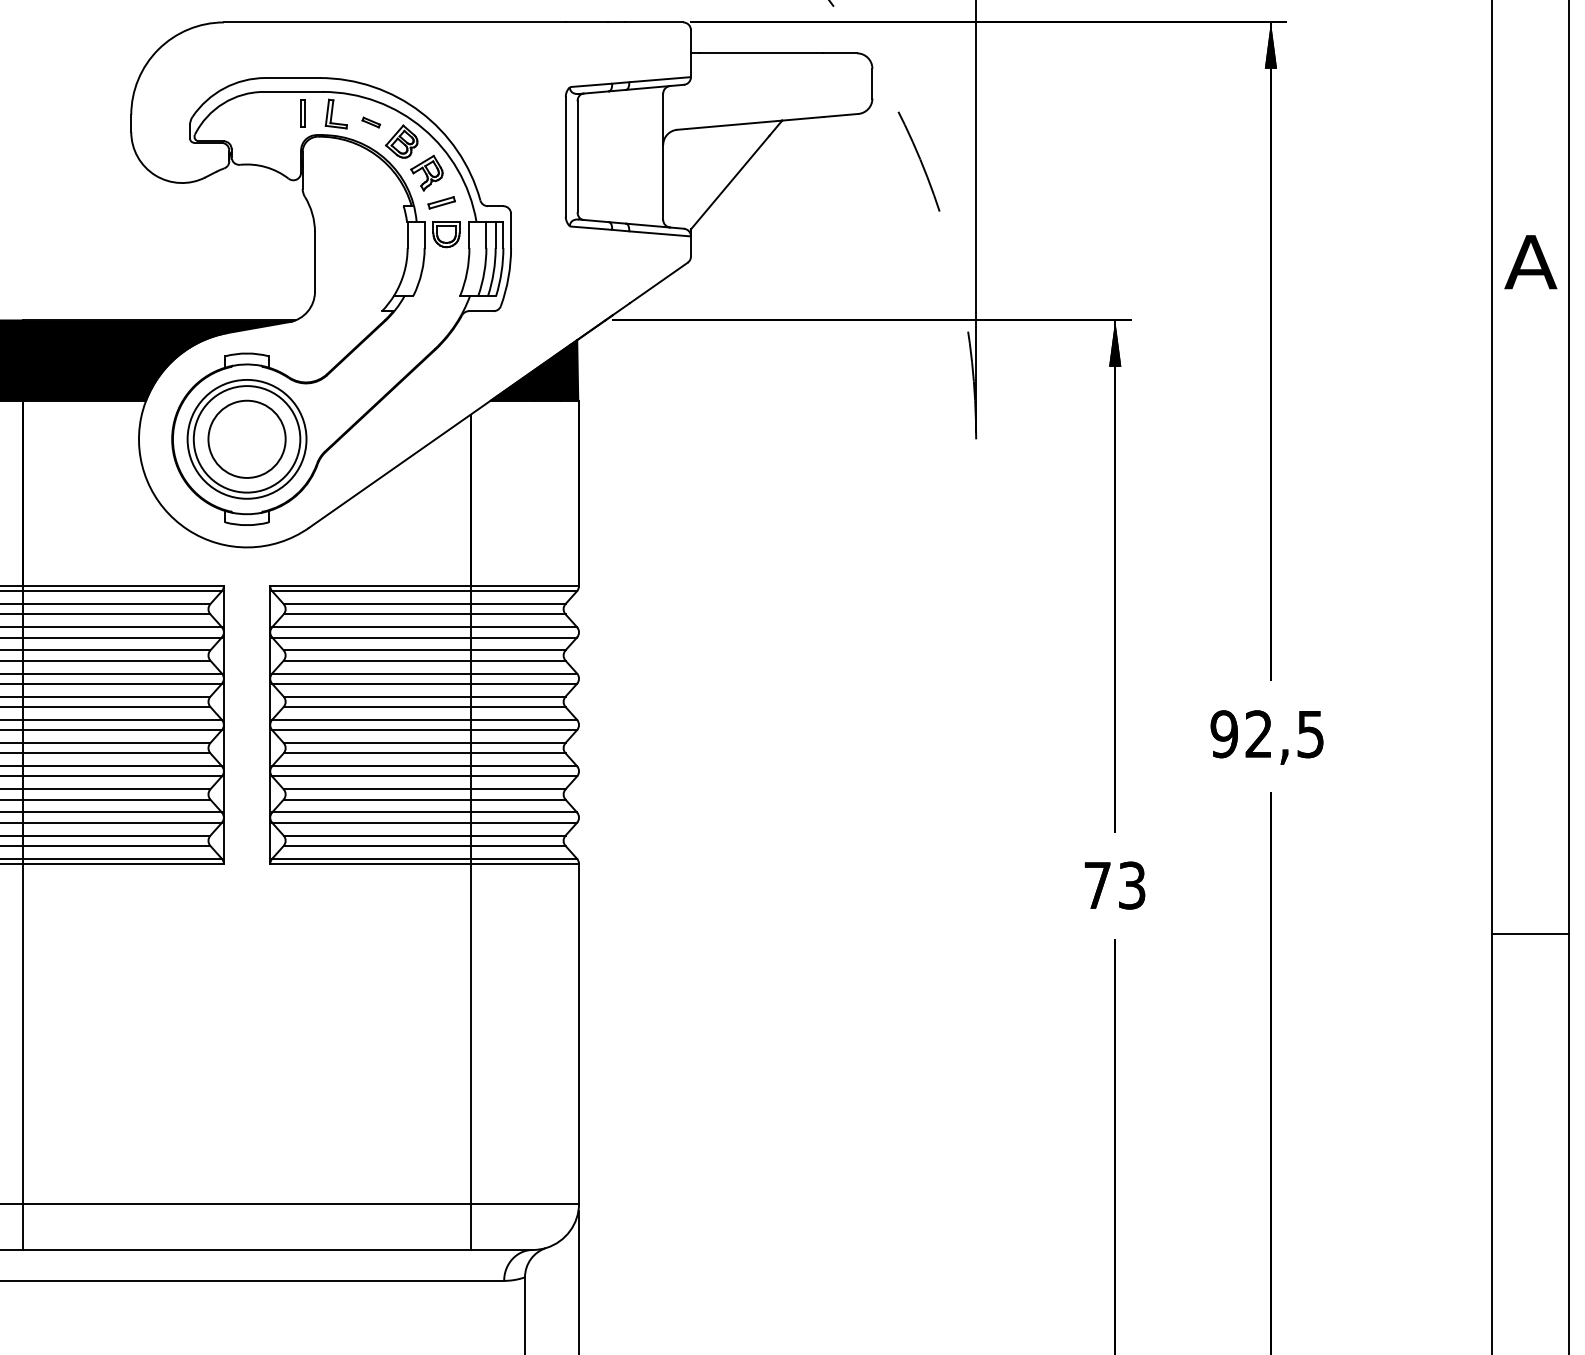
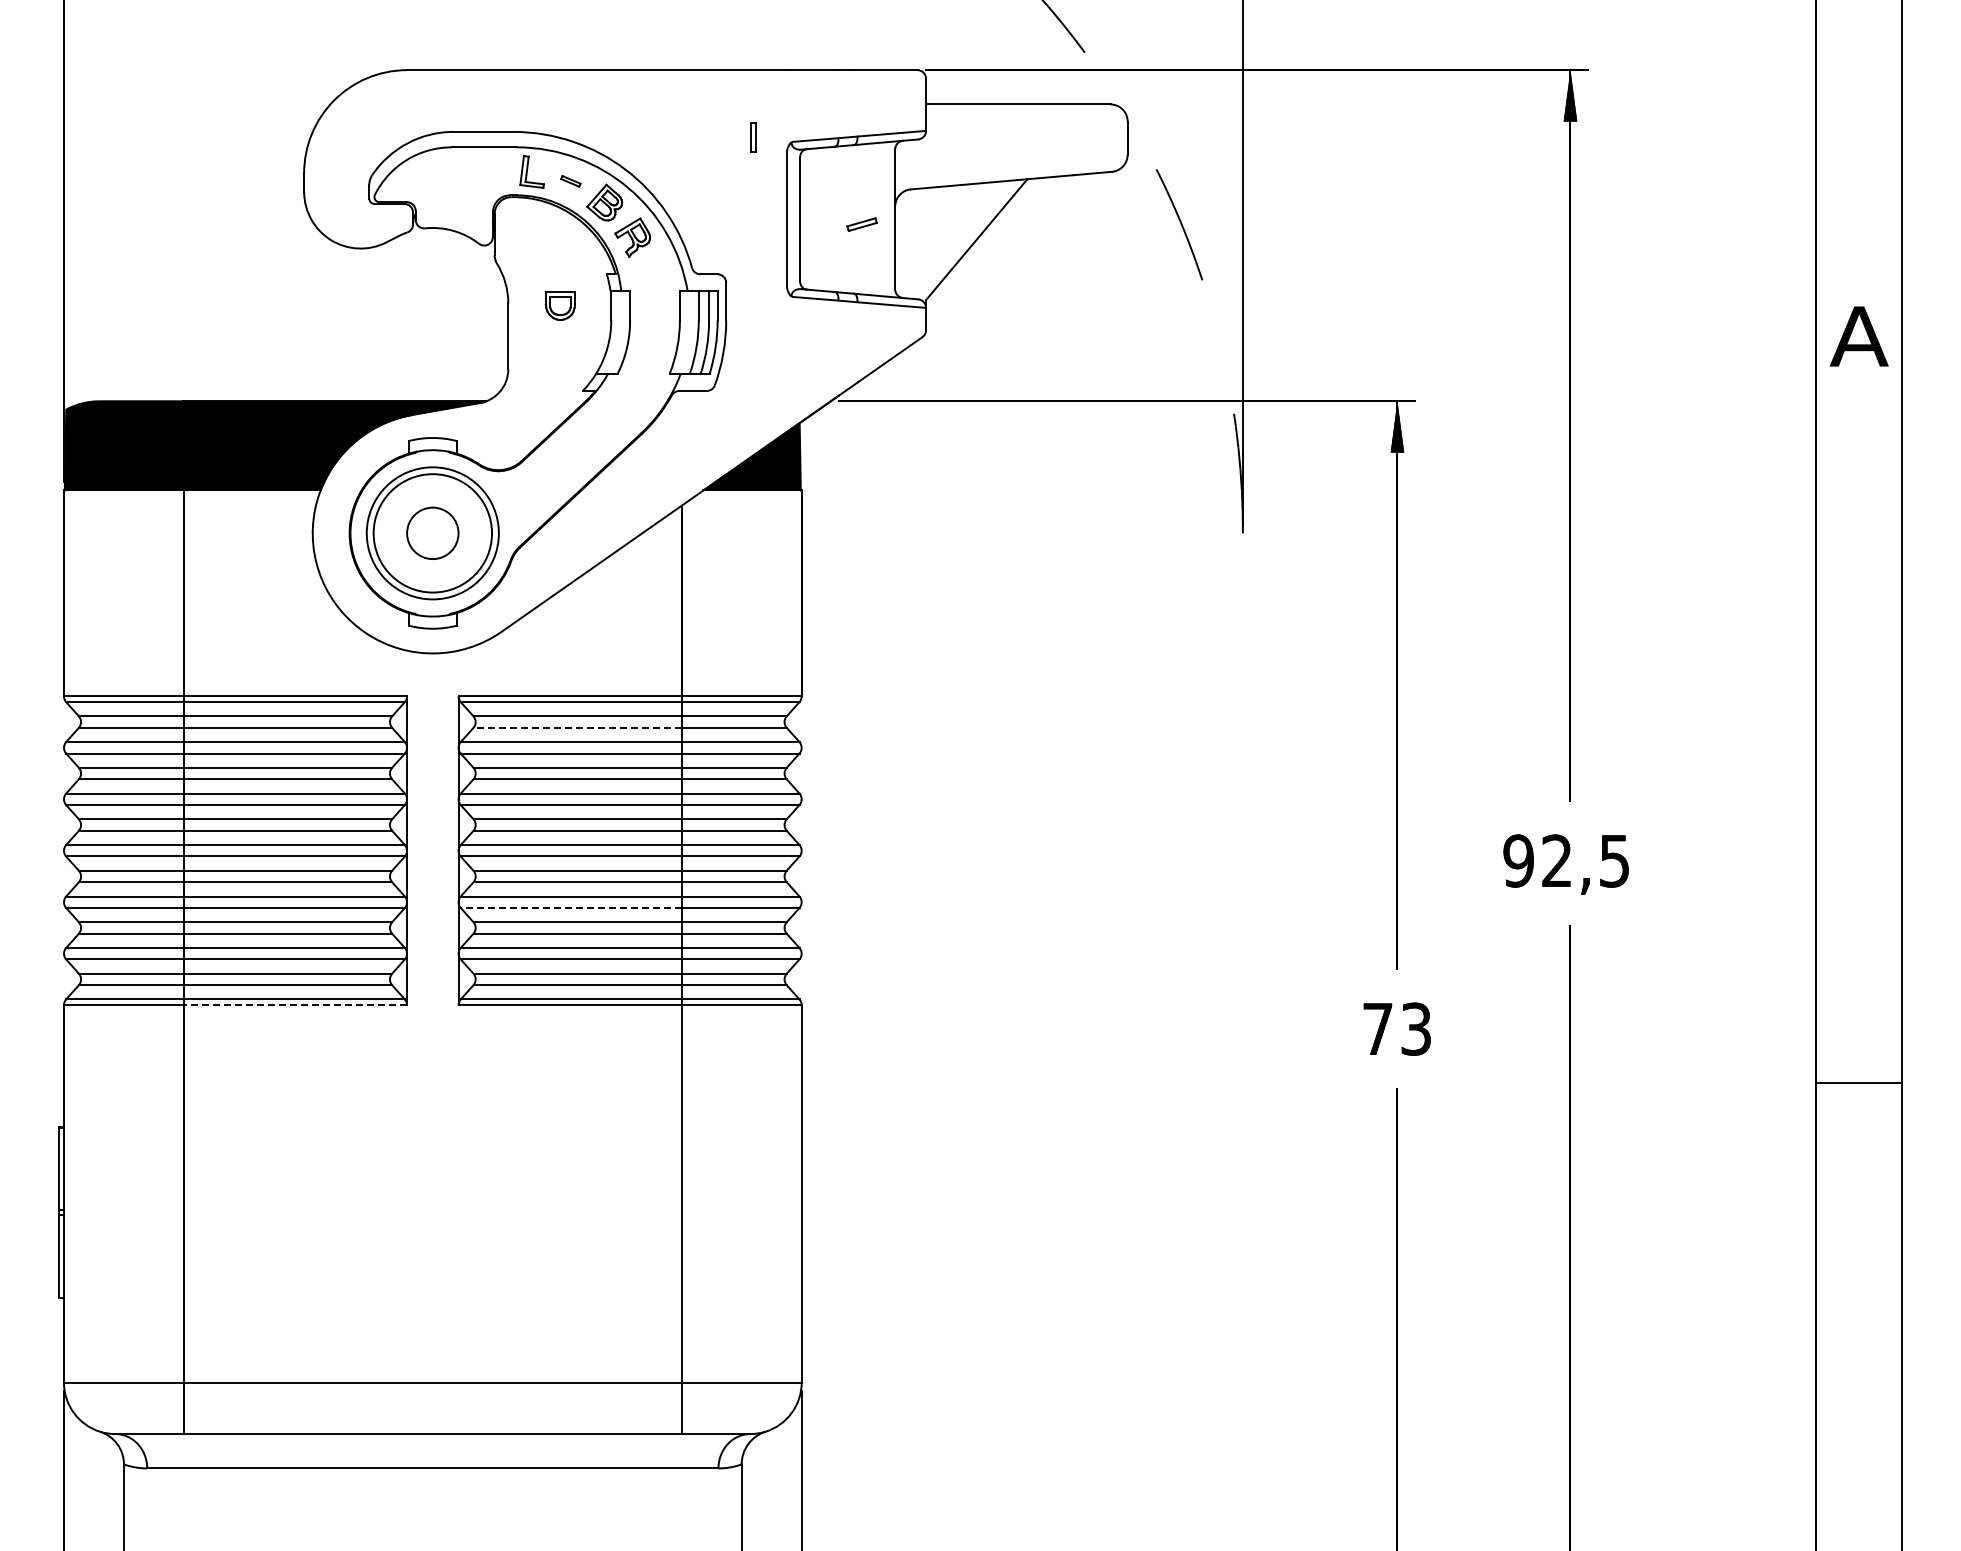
part: (303, 113) -> (753, 137), moved
part: (441, 202) -> (861, 224), moved
part: (445, 234) -> (559, 305), moved
circle: (246, 439) -> (432, 533), size x0.6
line: (377, 614) -> (577, 727), solid -> dashed
line: (370, 776) -> (570, 907), solid -> dashed
line: (123, 864) -> (295, 1005), solid -> dashed

